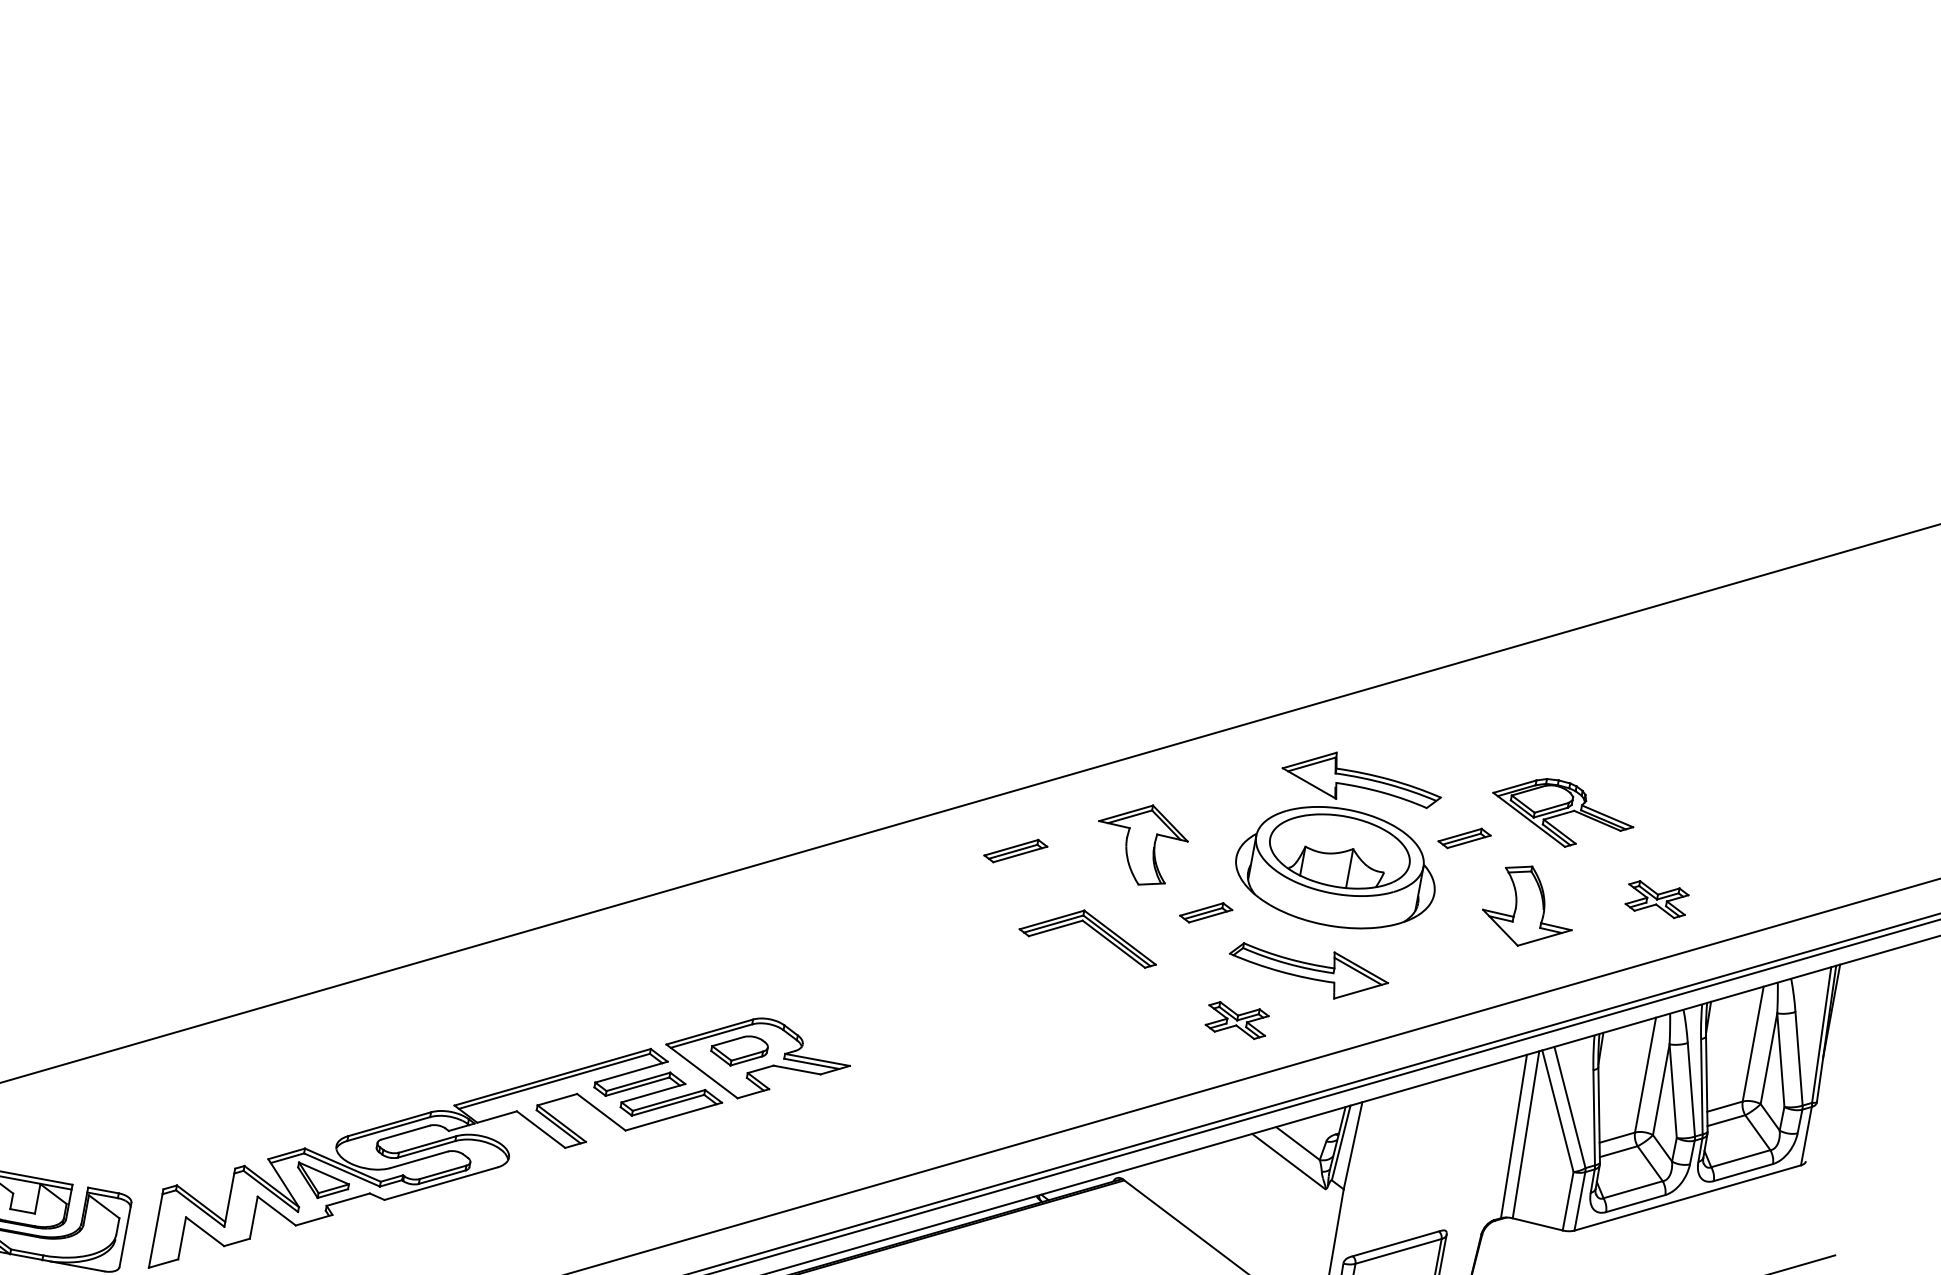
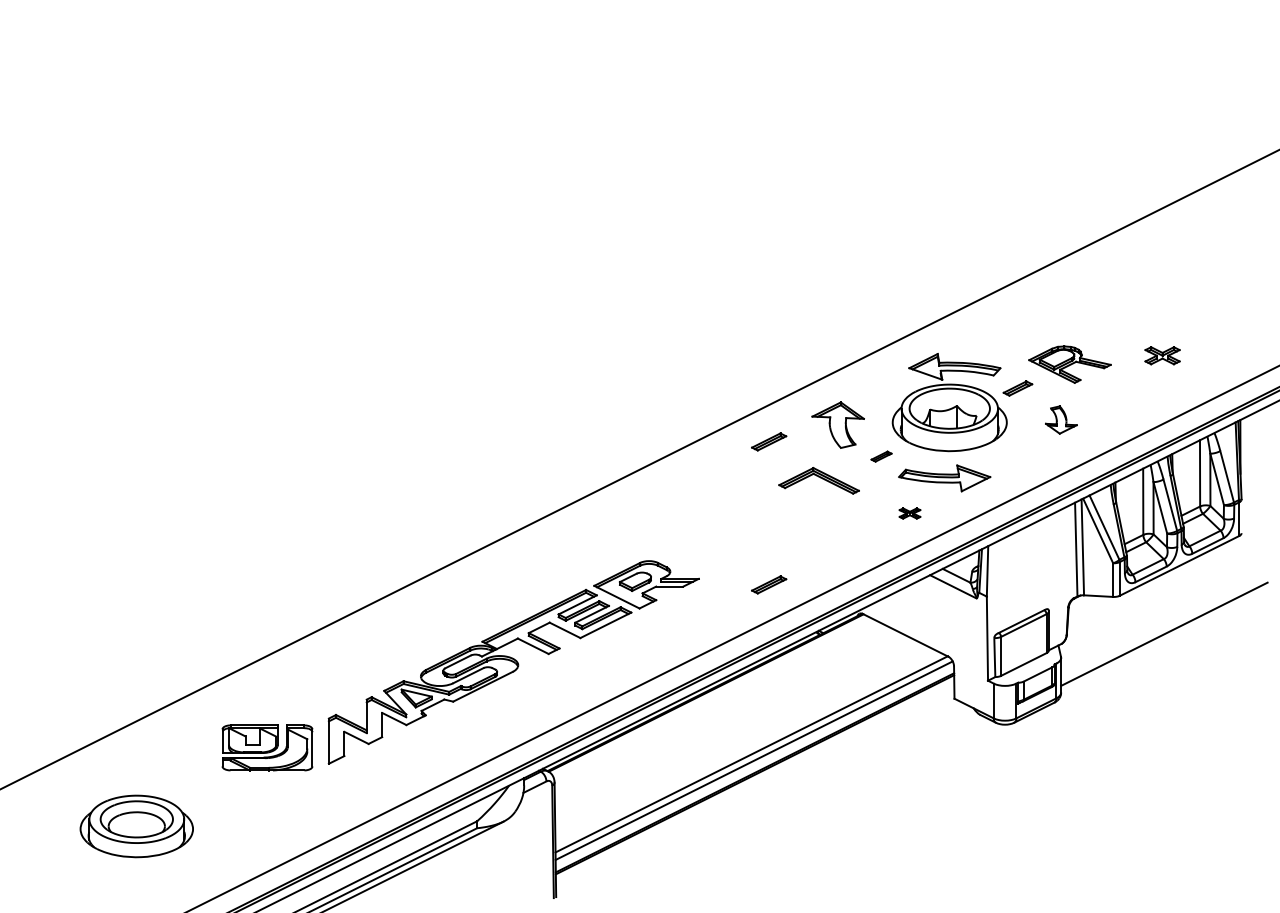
part: (1657, 899) -> (1162, 355), moved
part: (1530, 906) -> (1061, 419), size x0.6
part: (1206, 912) -> (881, 456), size x0.7
part: (1236, 1020) -> (909, 513), size x0.6
part: (970, 1098) -> (769, 584), added

